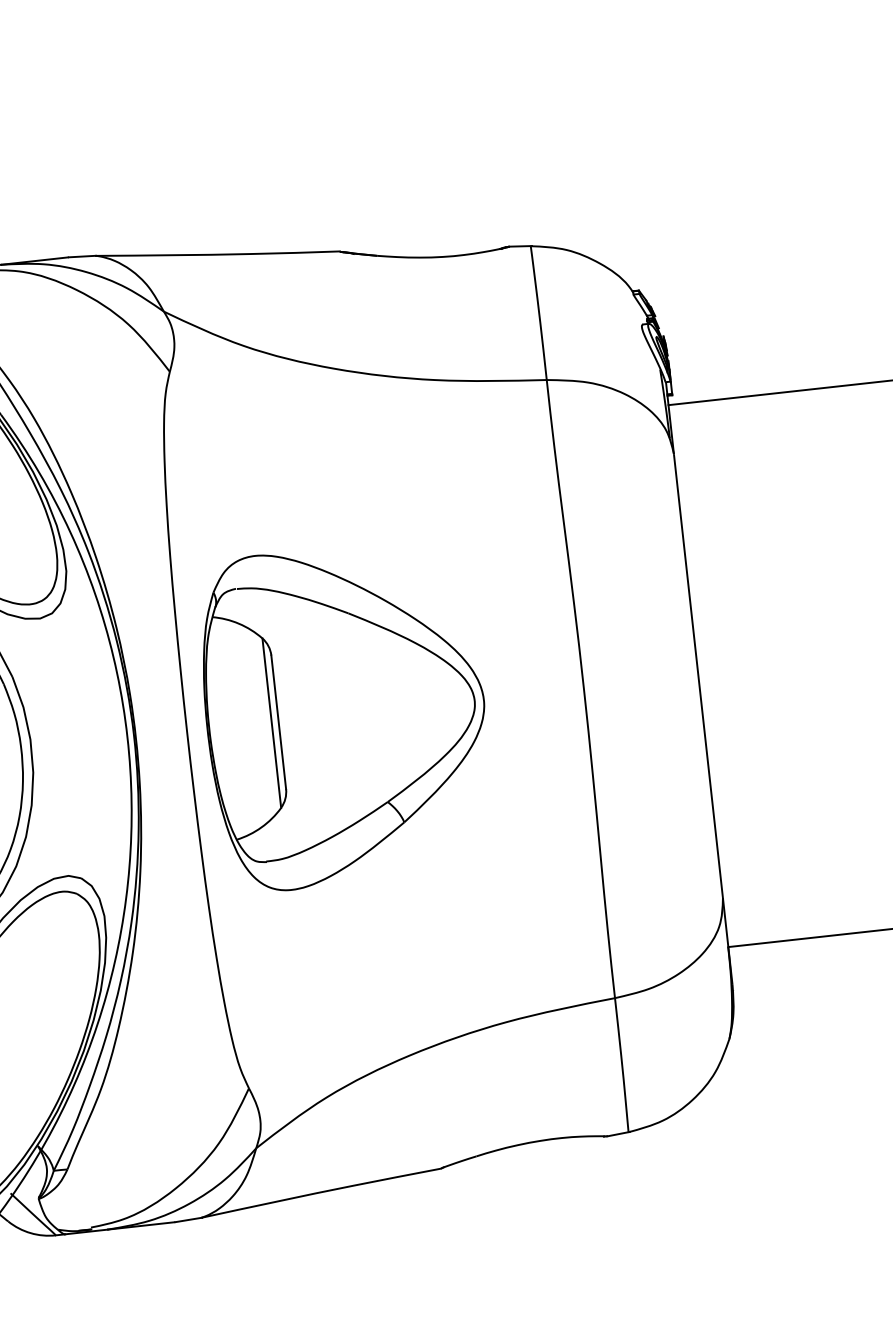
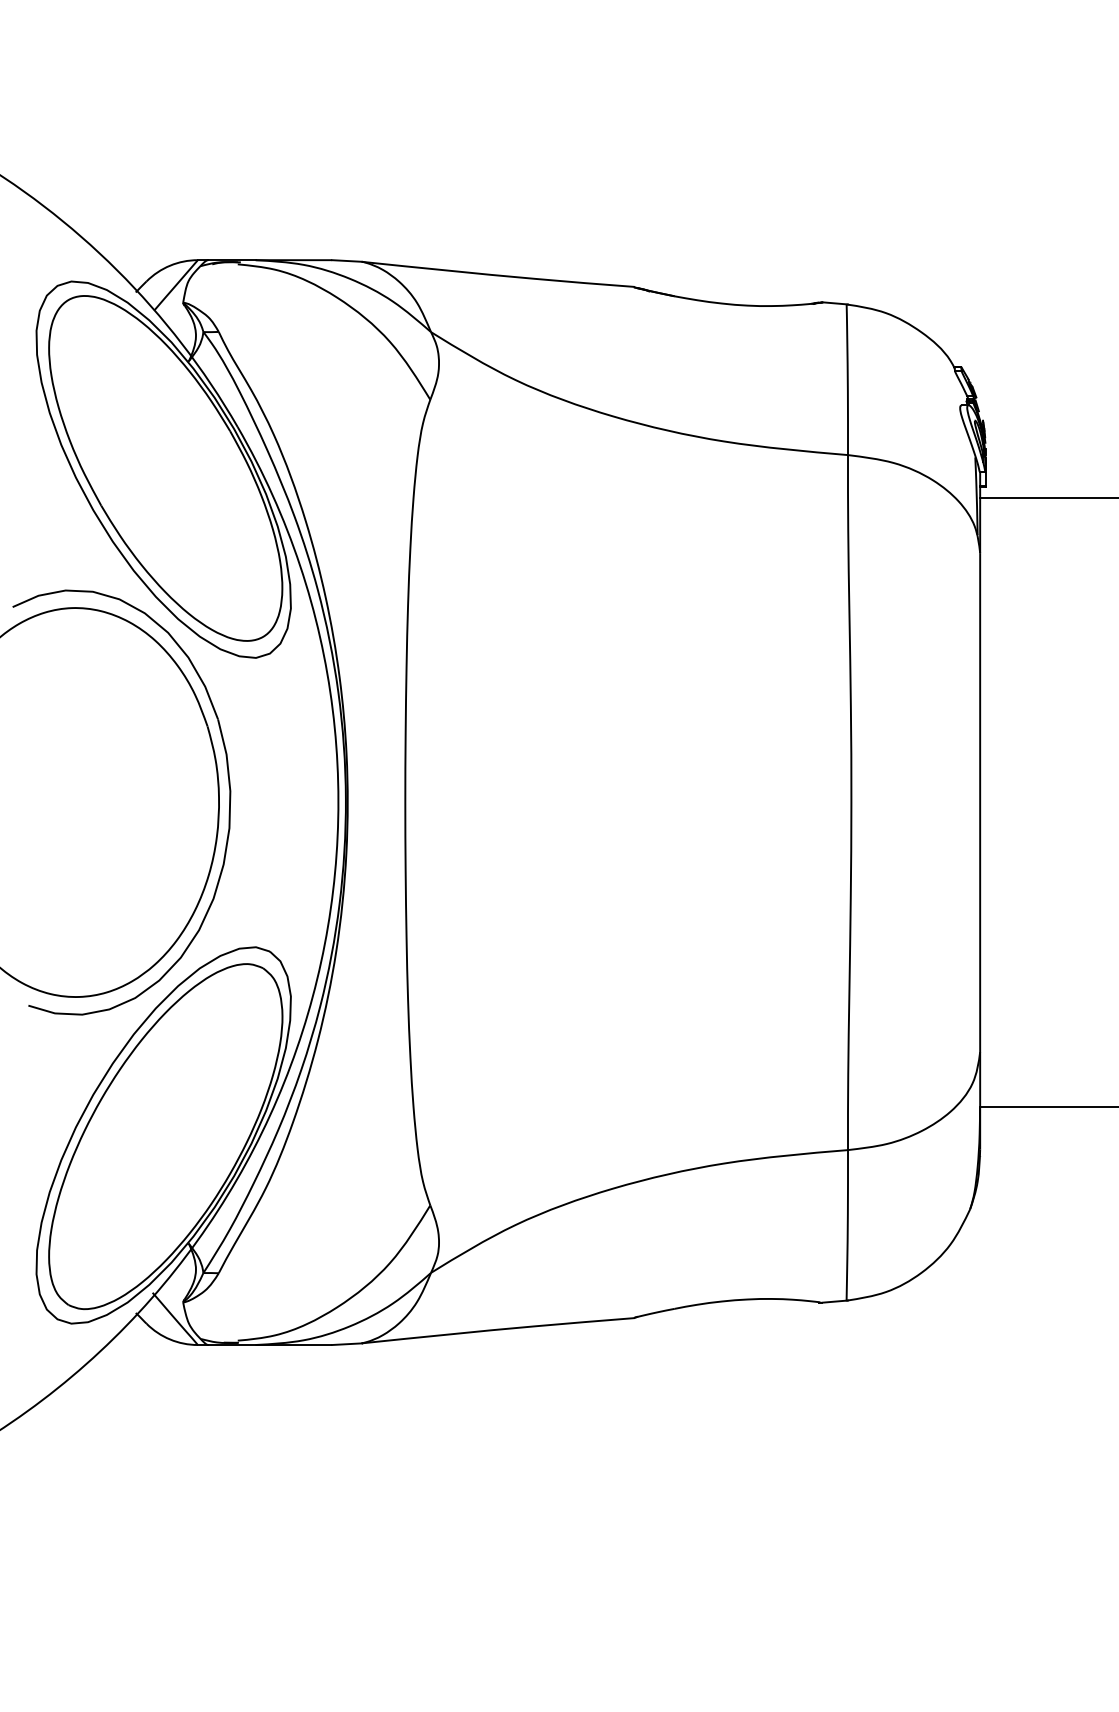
part: (345, 714) -> (583, 802), removed

